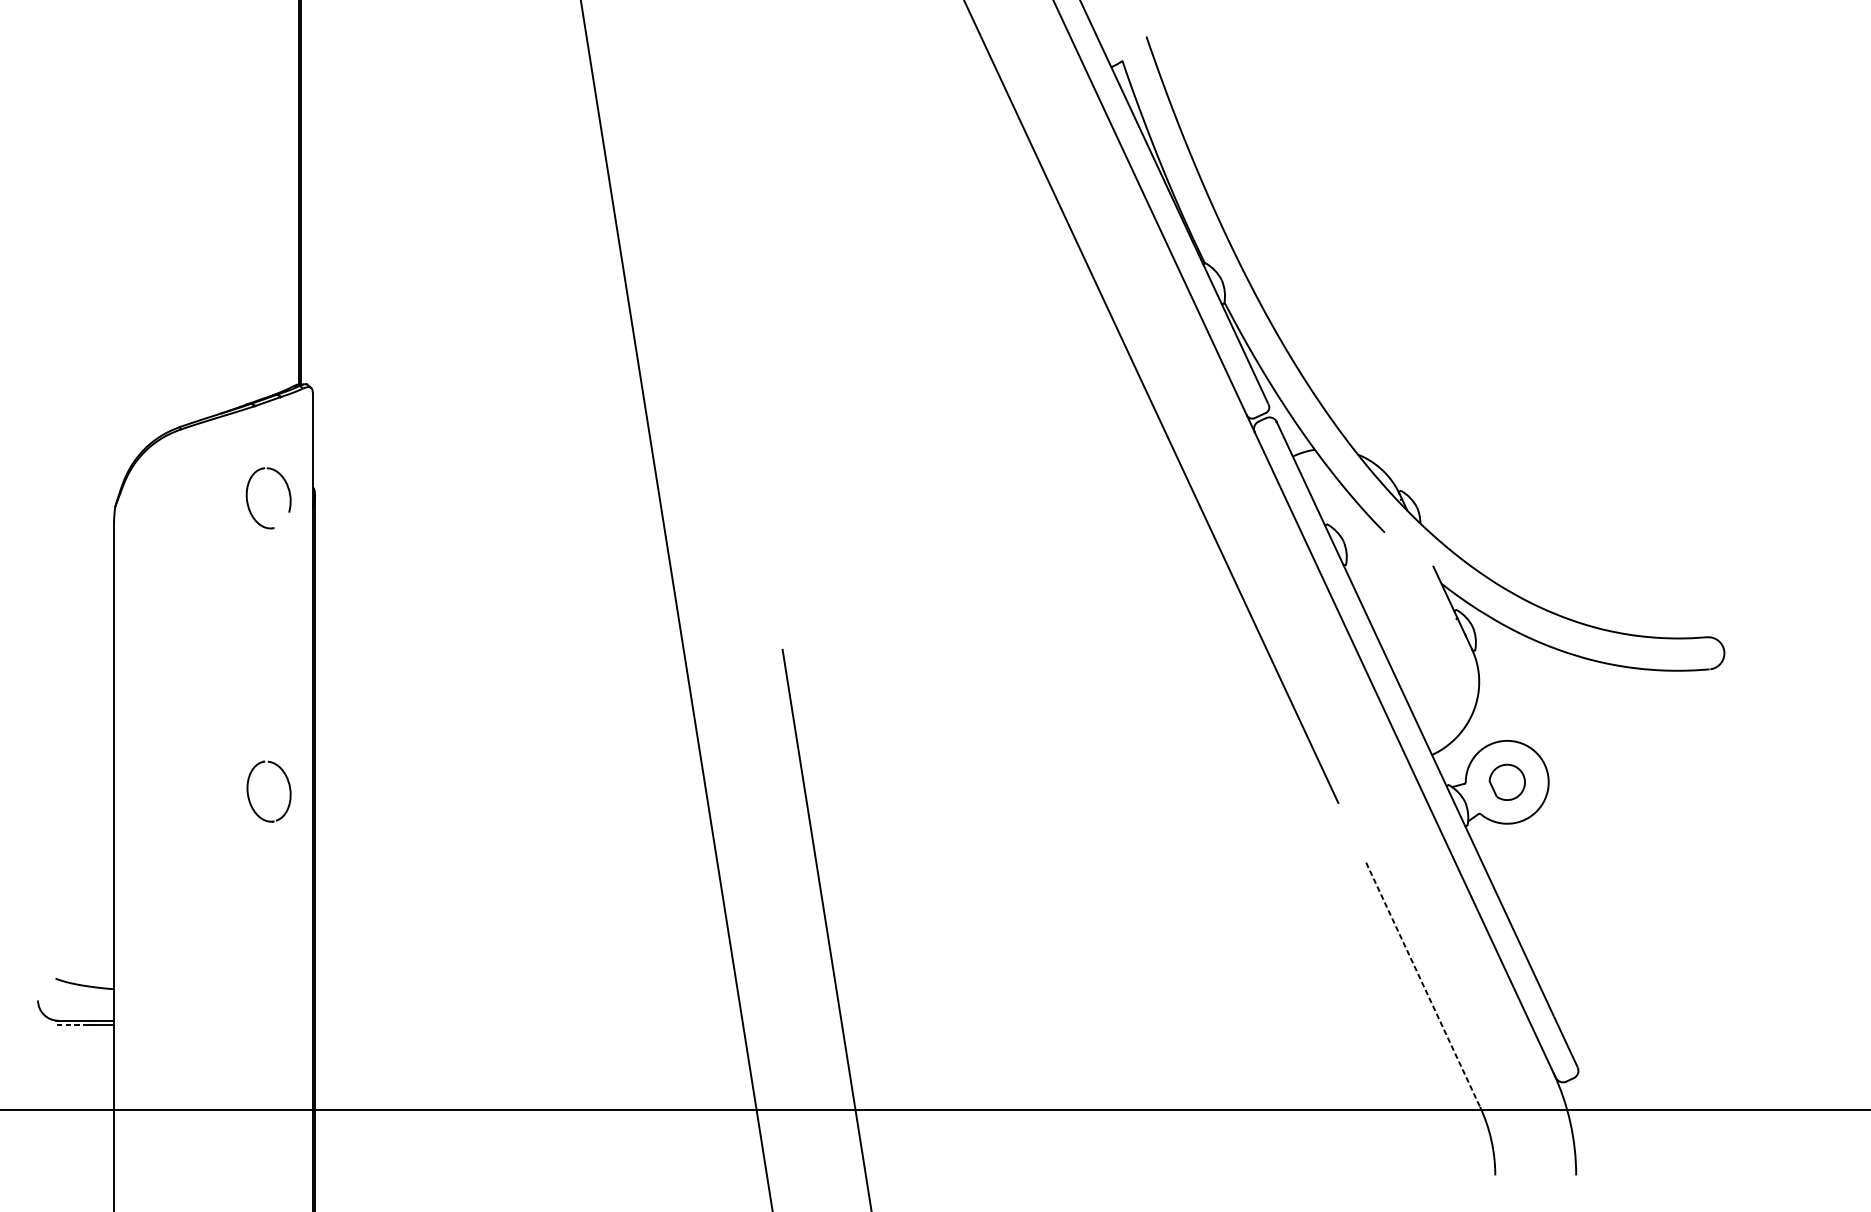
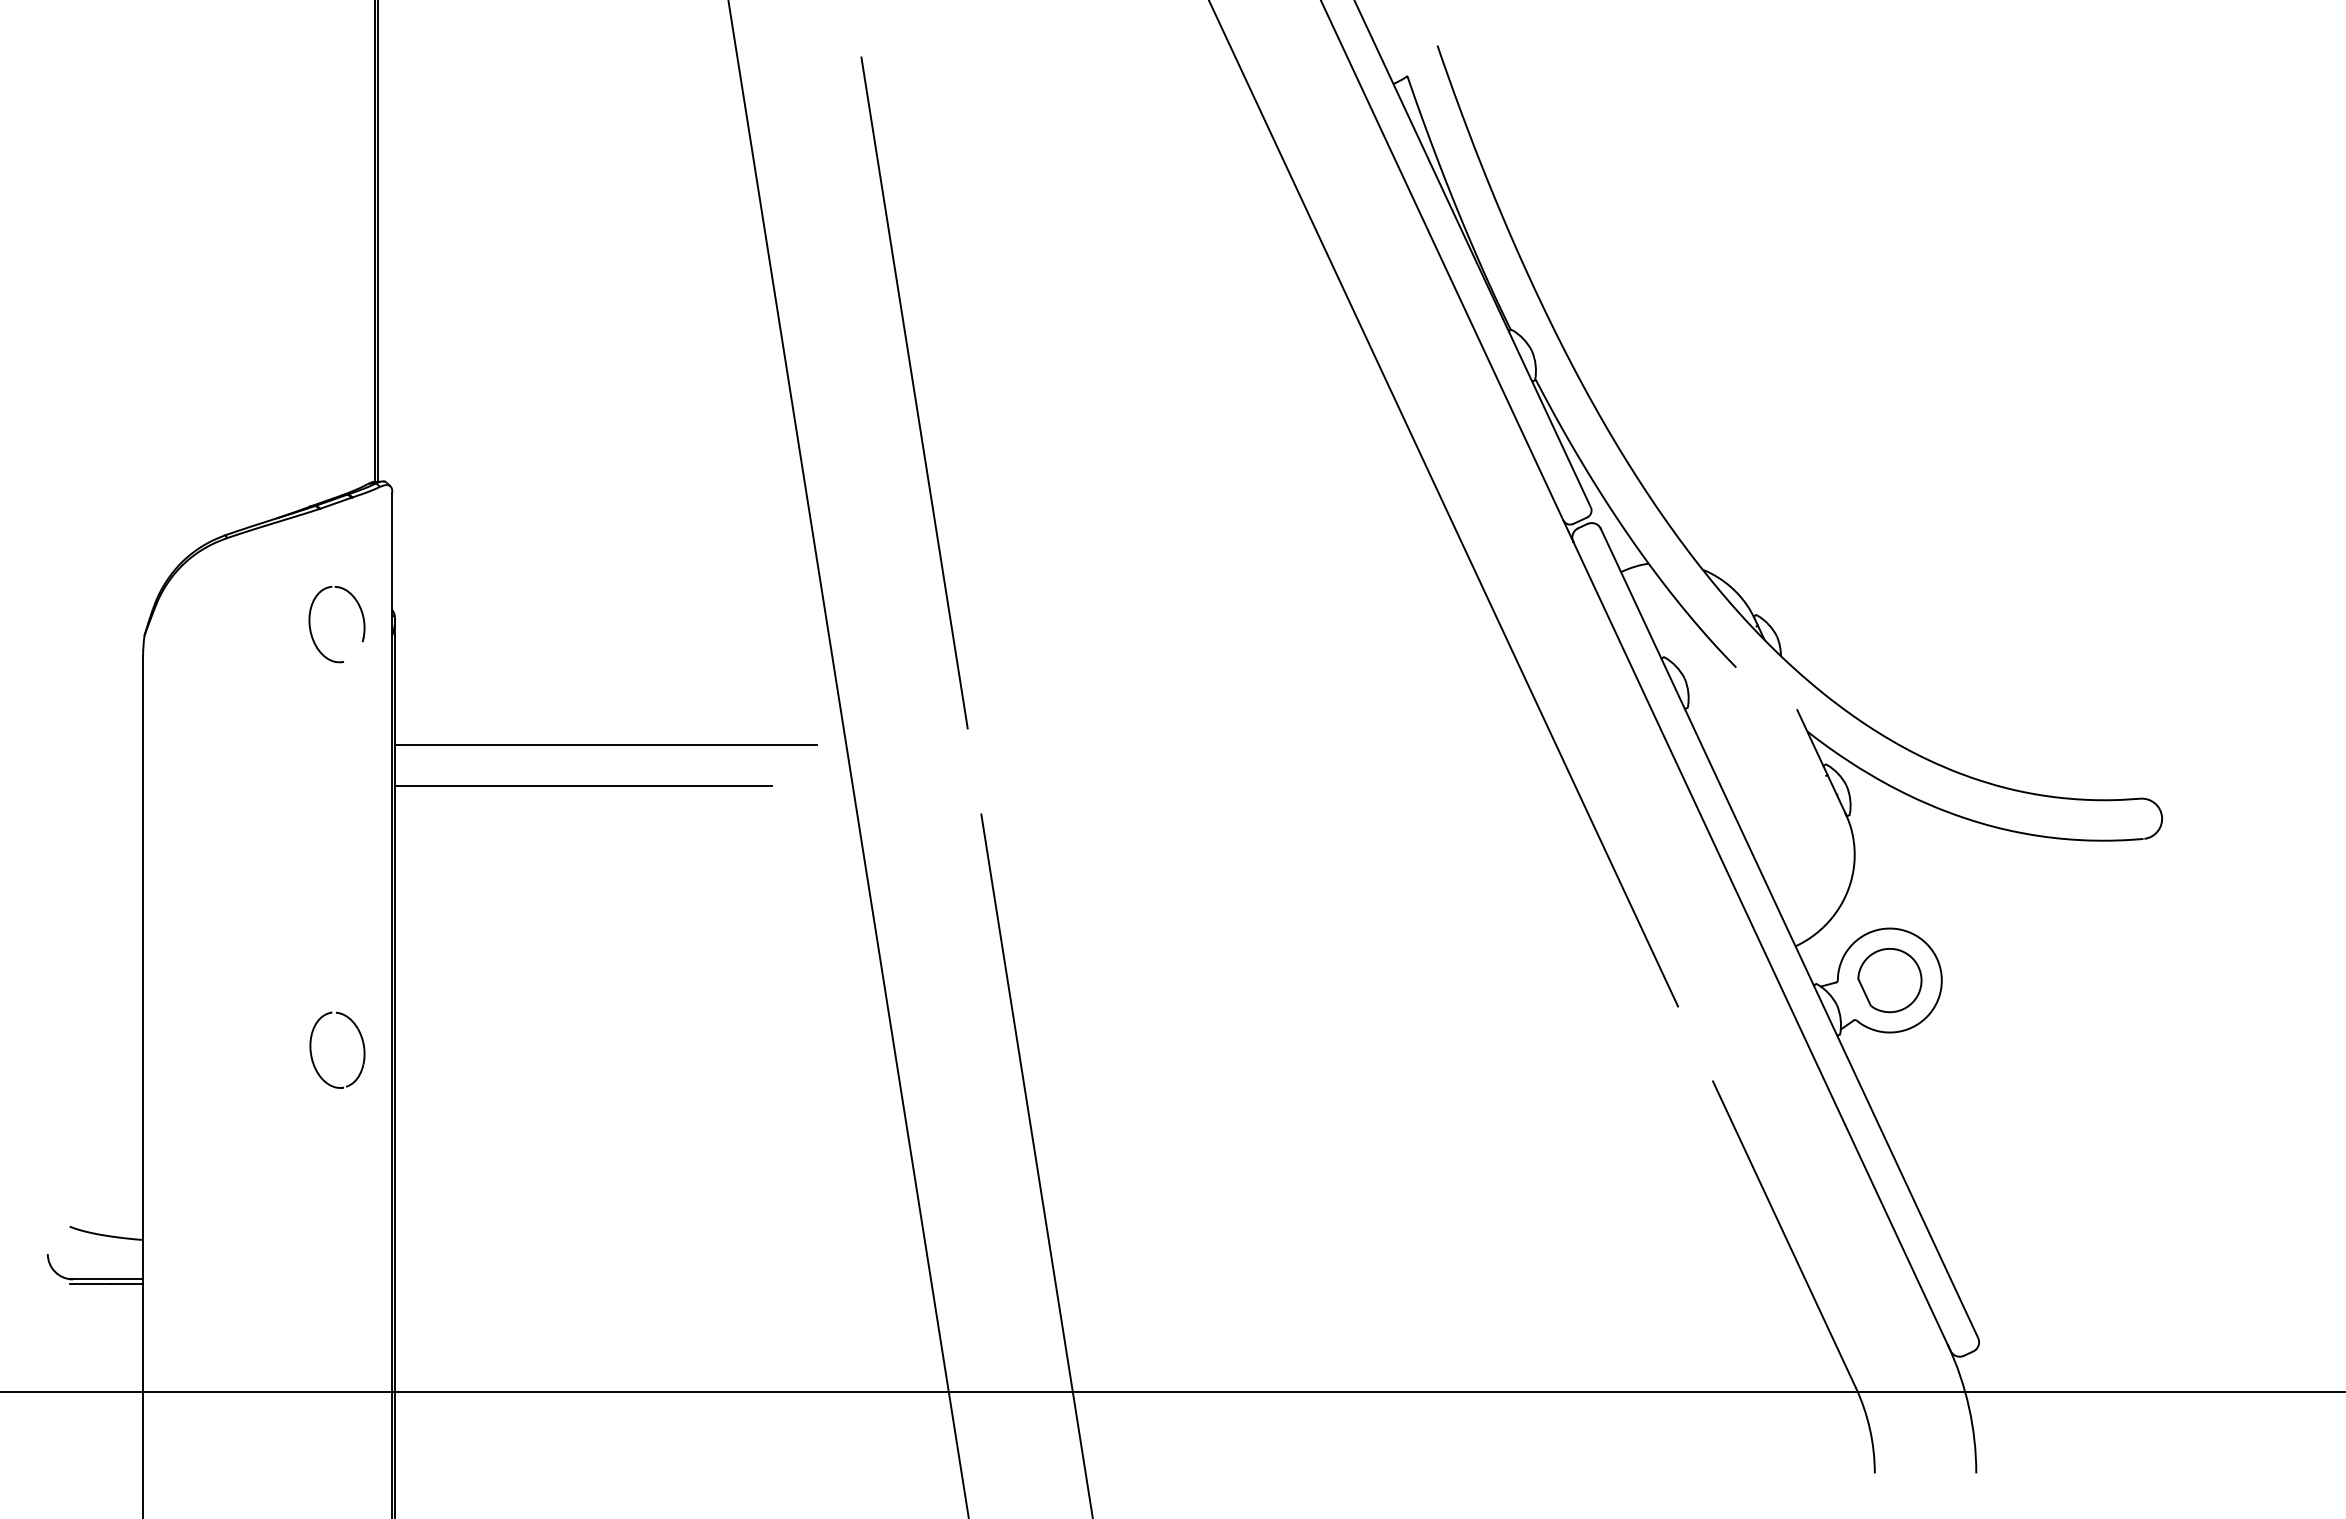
line: (729, 313) -> (914, 392), added
line: (482, 594) -> (605, 745), added
line: (465, 626) -> (583, 785), added
part: (1506, 782) -> (1889, 980), size x1.43
part: (289, 787) -> (362, 1044), moved
line: (1423, 984) -> (1784, 1234), dashed -> solid
line: (72, 1024) -> (90, 1284), dashed -> solid

